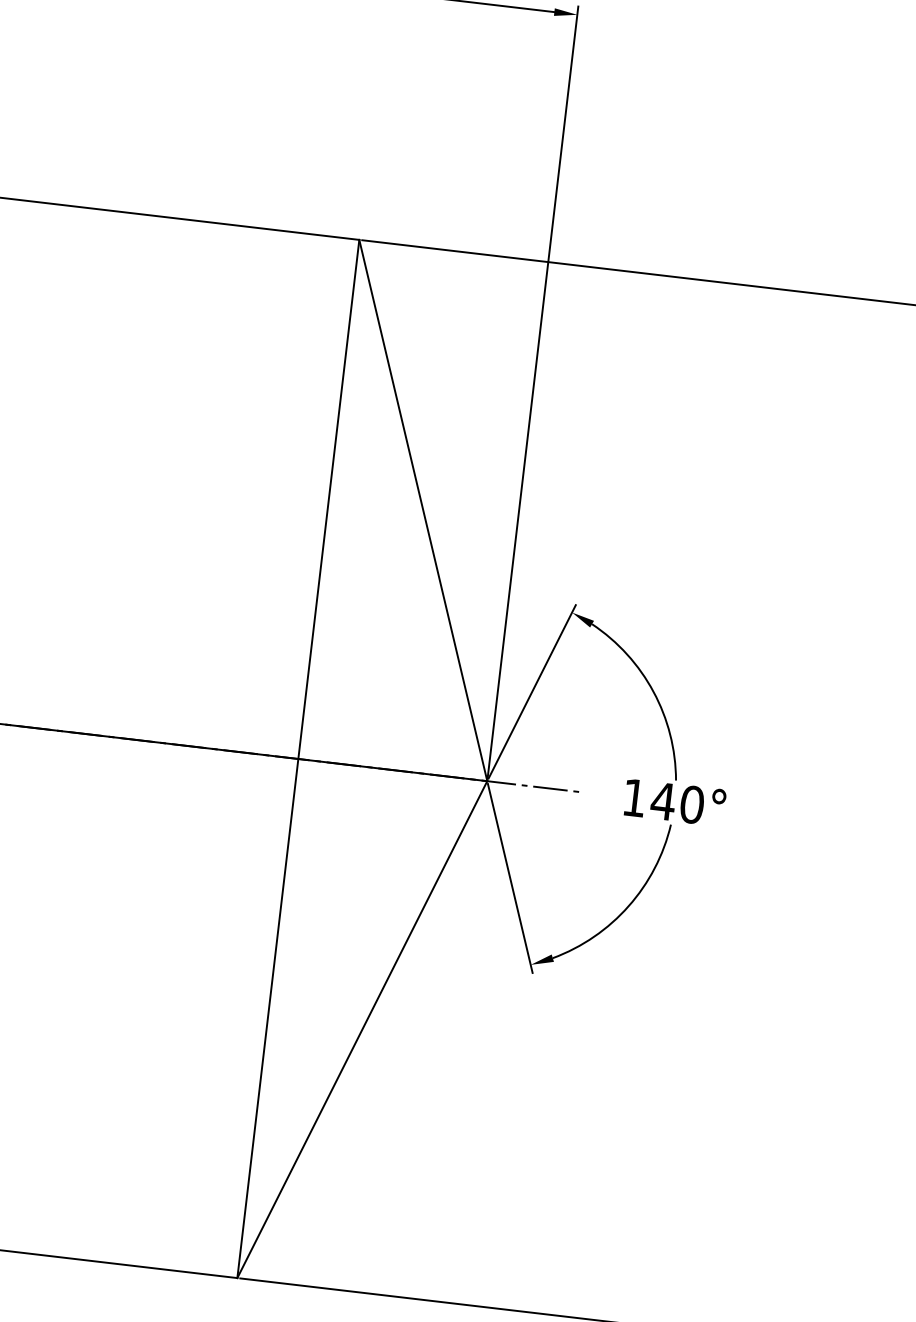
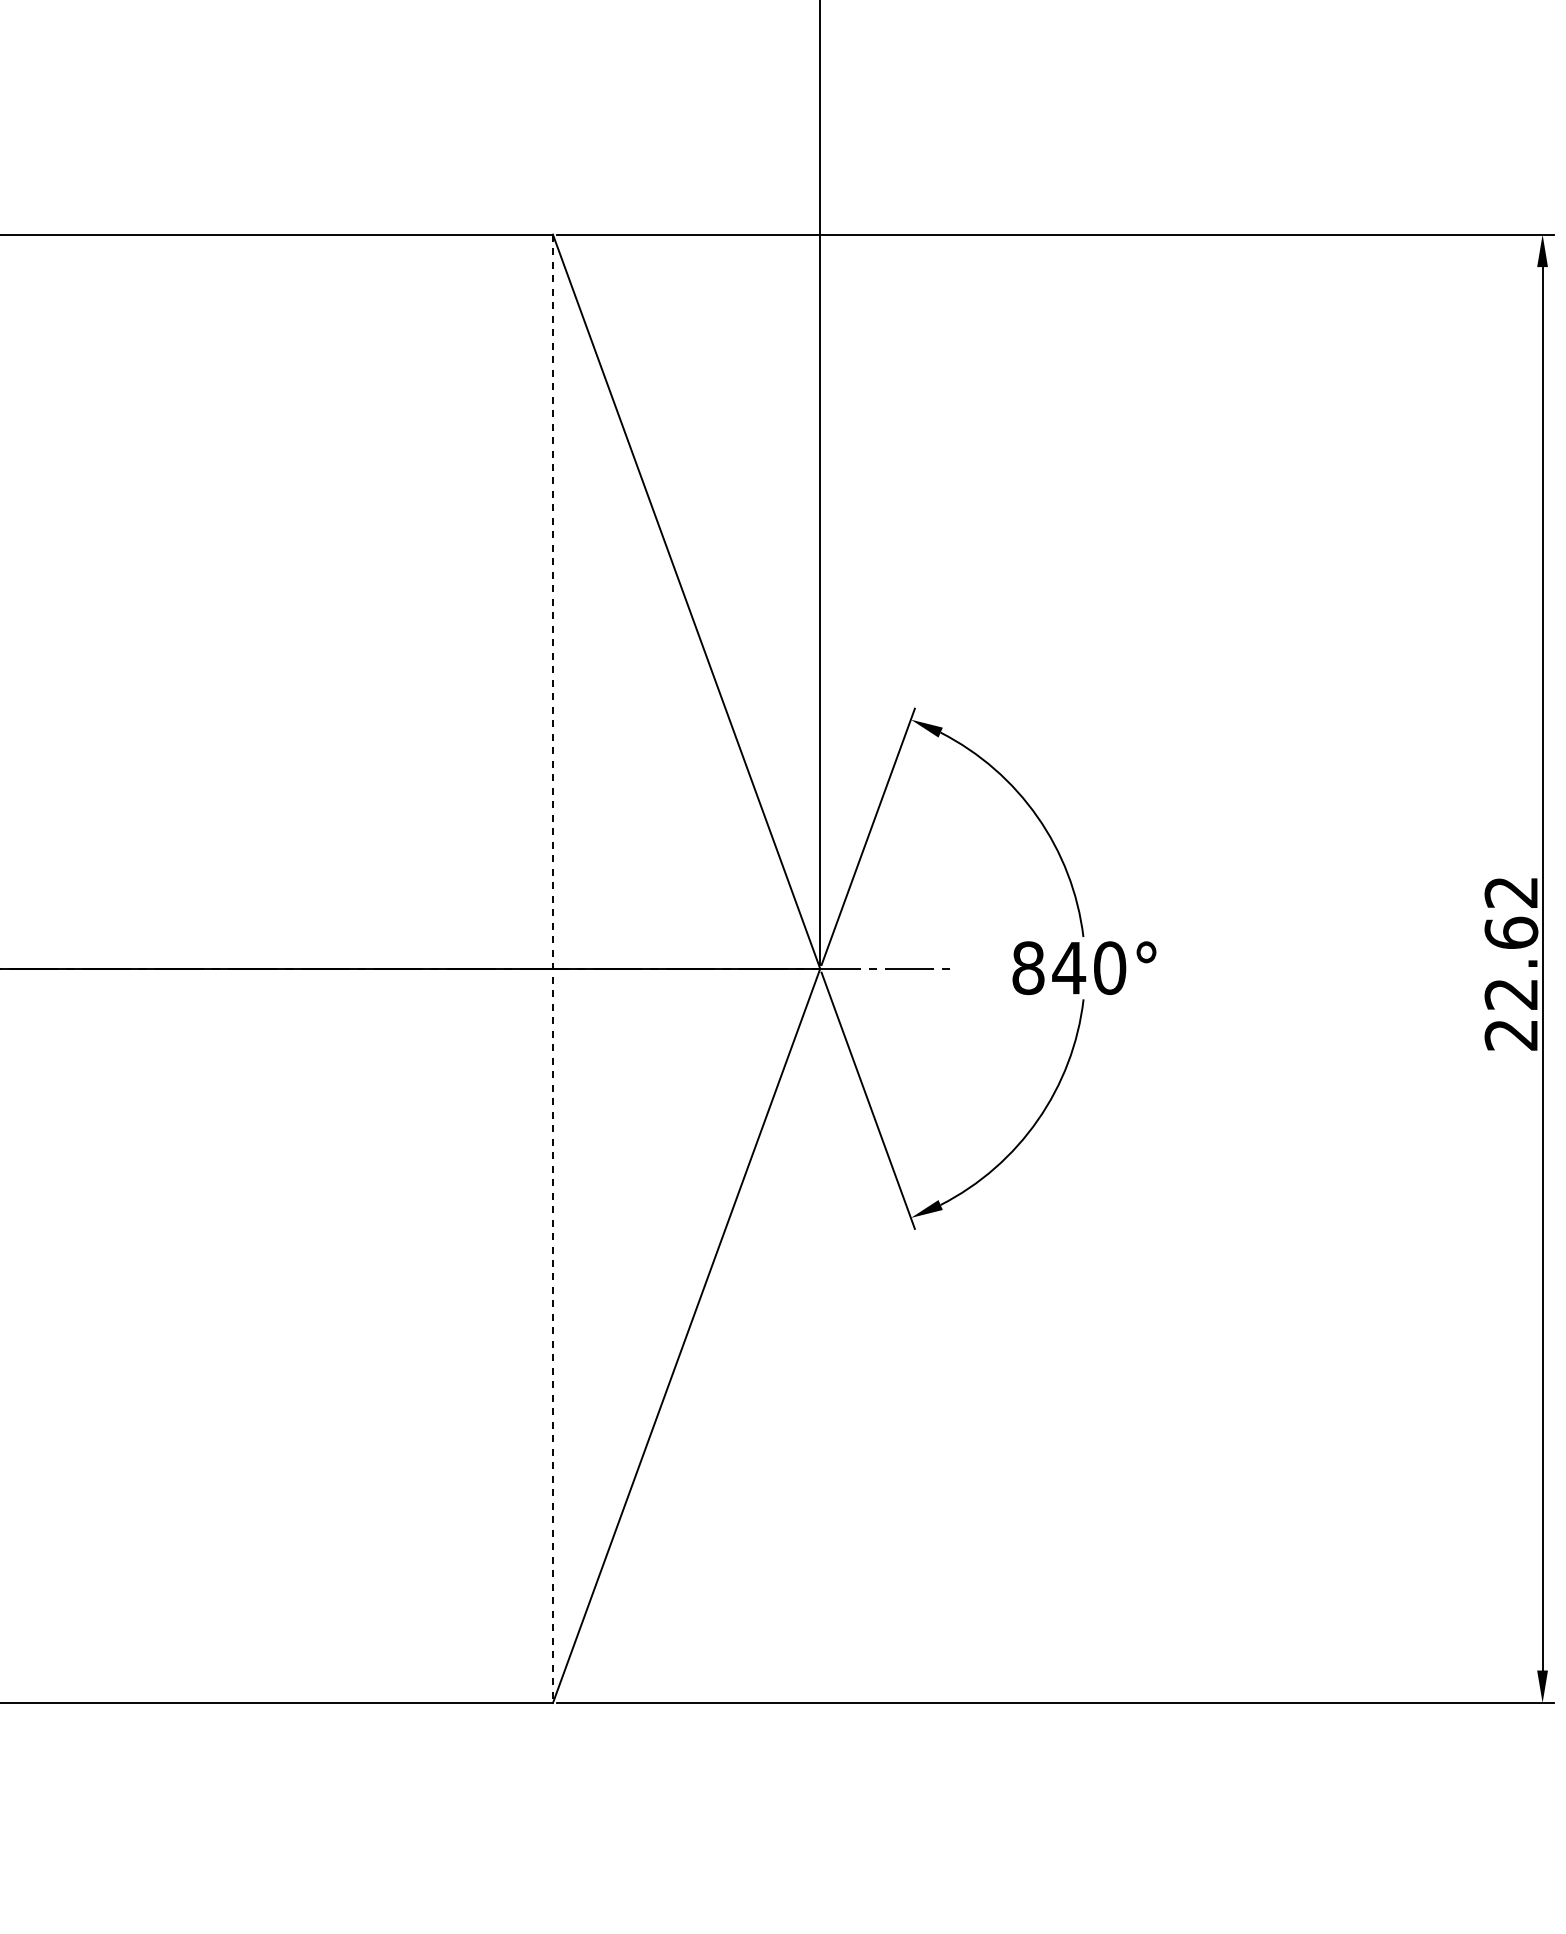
line: (298, 759) -> (553, 969), solid -> dashed
text: (634, 798) -> (1028, 968), 140° -> 840°

